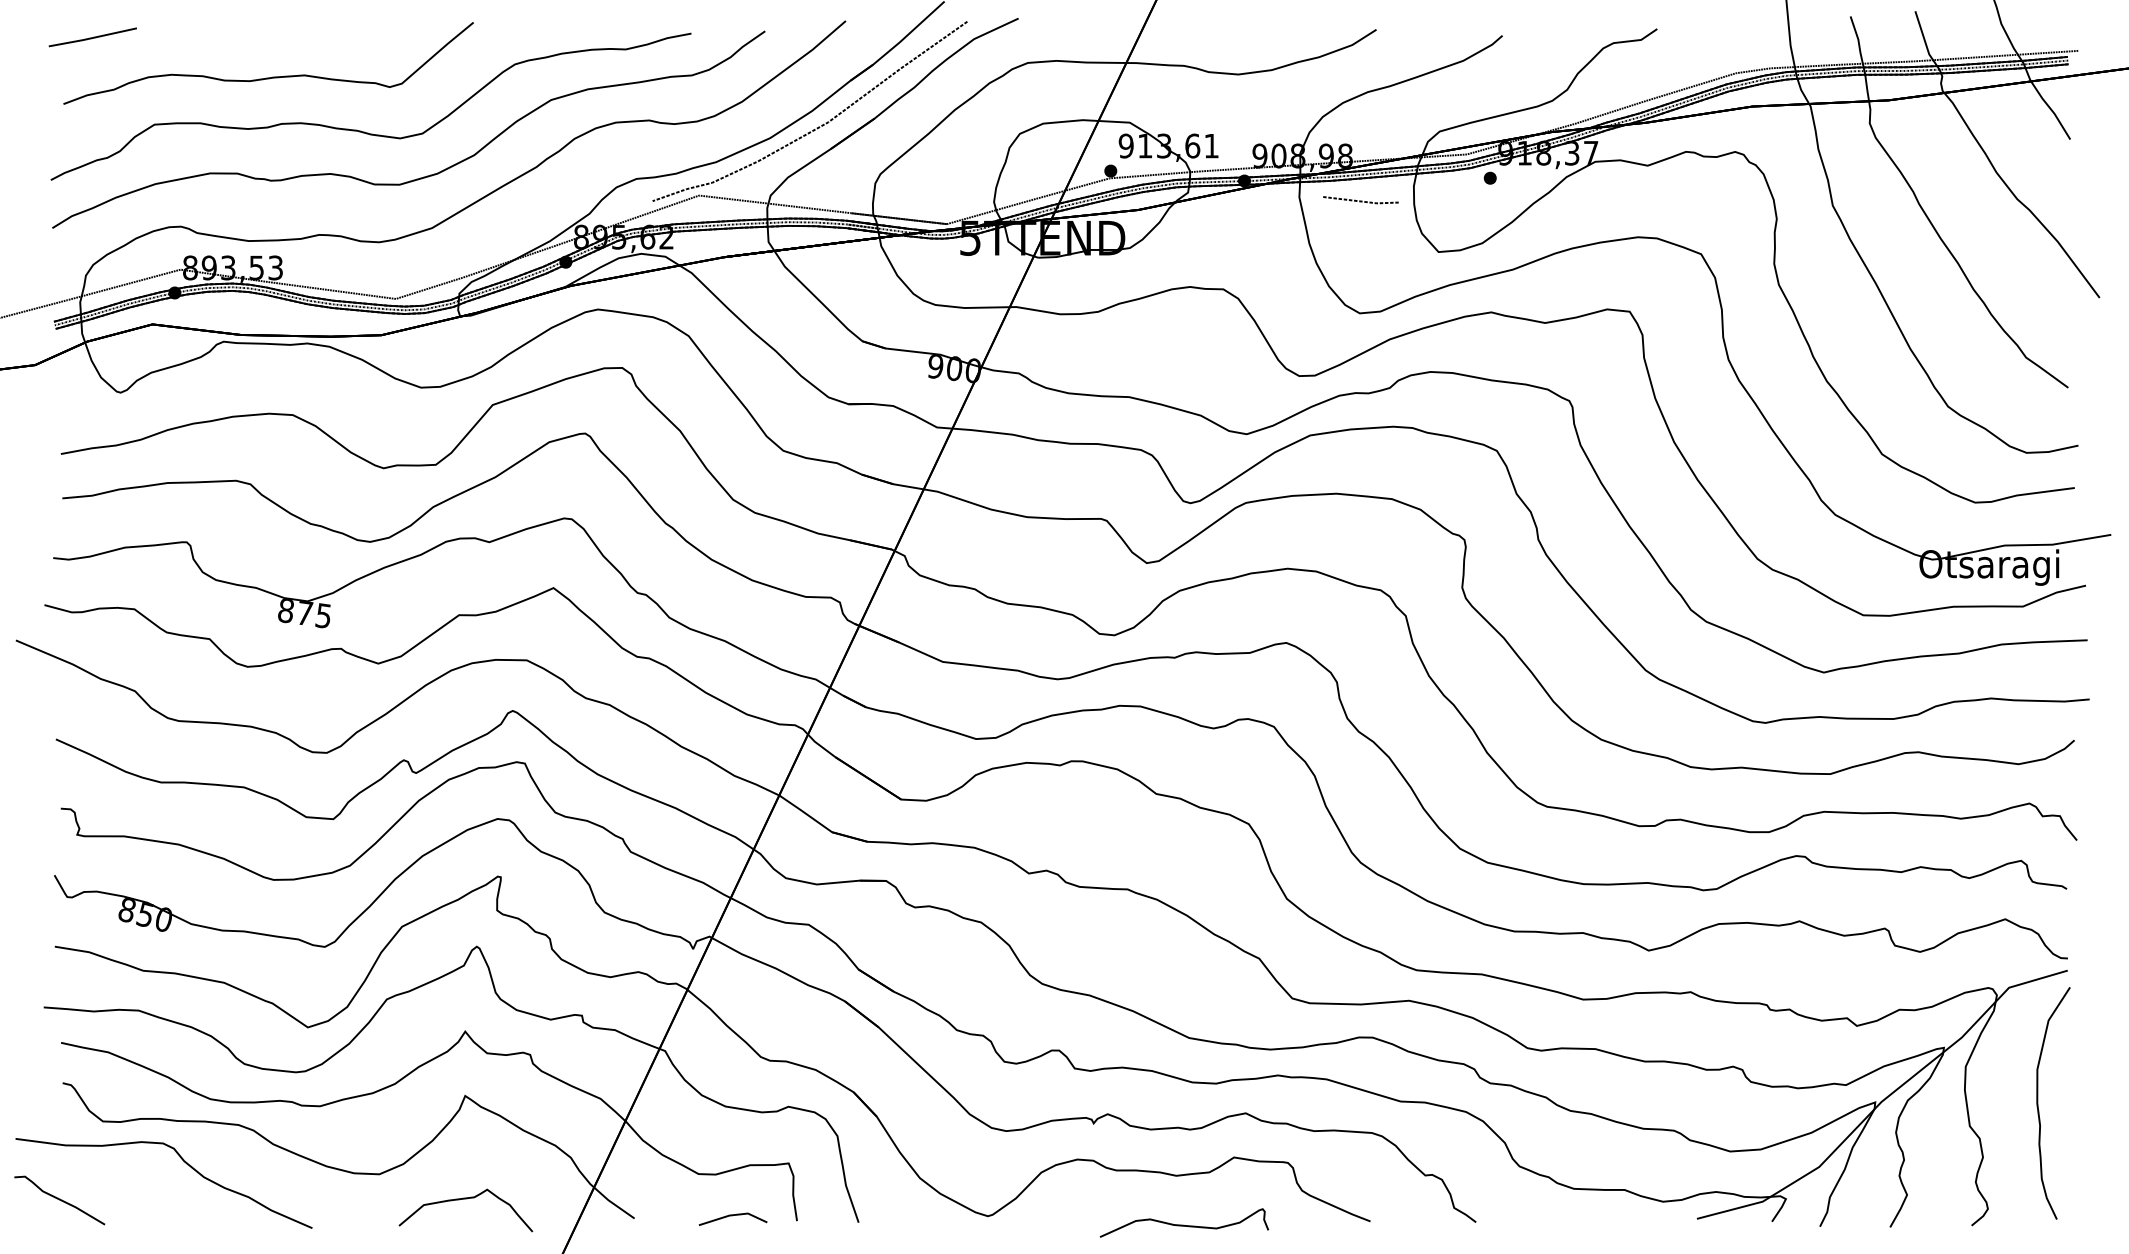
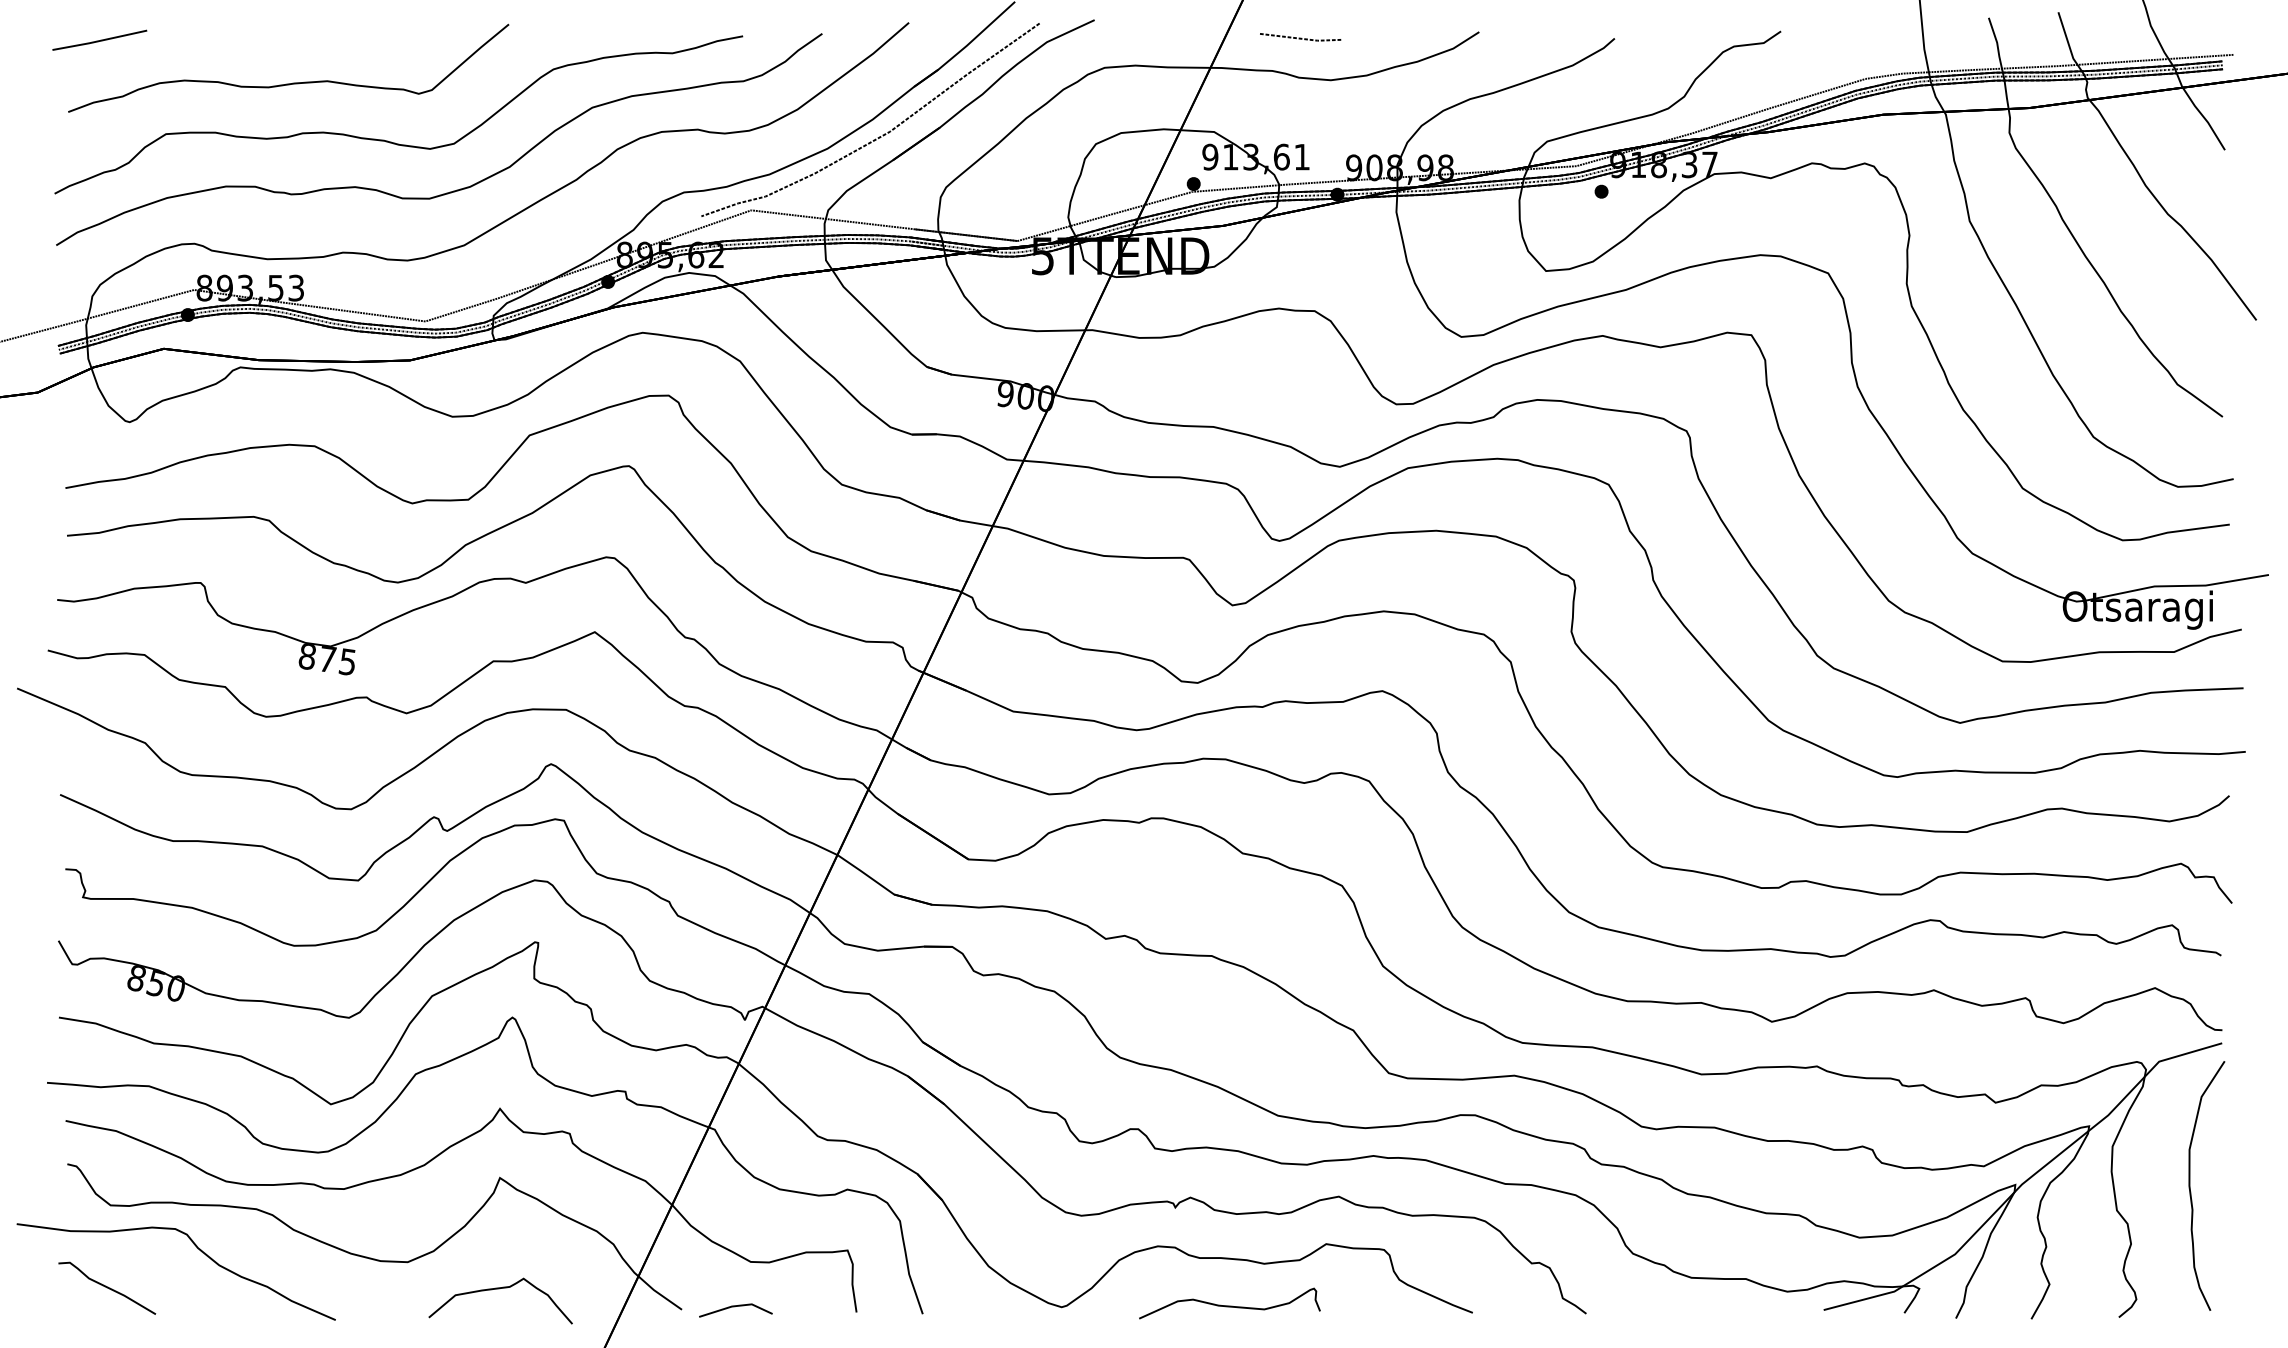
line: (1360, 200) -> (1300, 37), moved
curve: (60, 1199) -> (107, 1287), moved
line: (732, 1216) -> (735, 1307), moved
curve: (1184, 1224) -> (1229, 1305), moved

